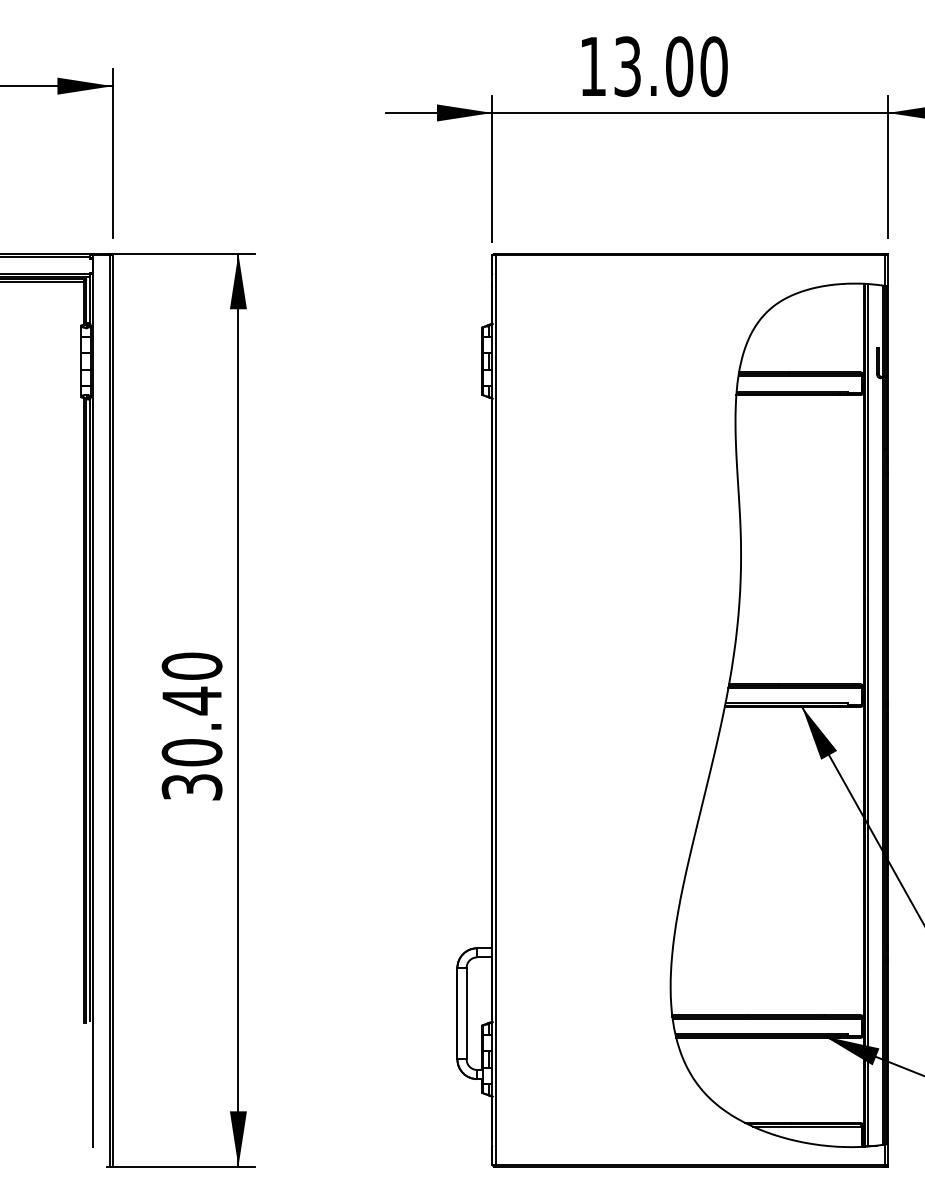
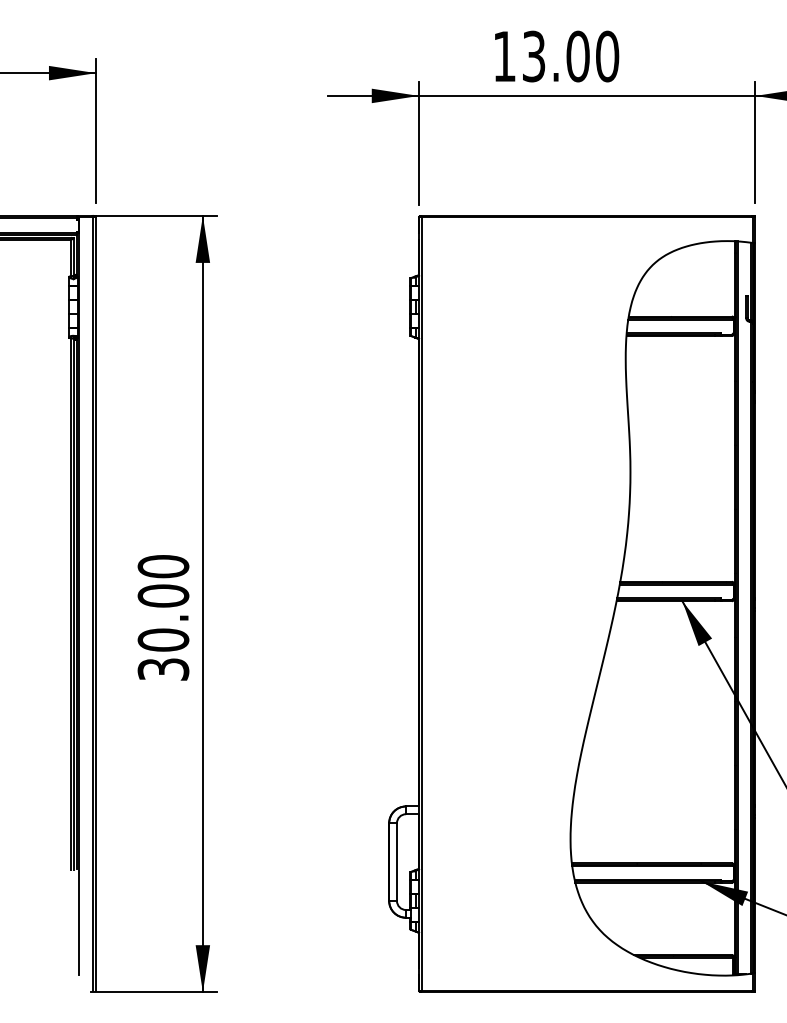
text: (192, 701) -> (163, 596), 30.40 -> 30.00

